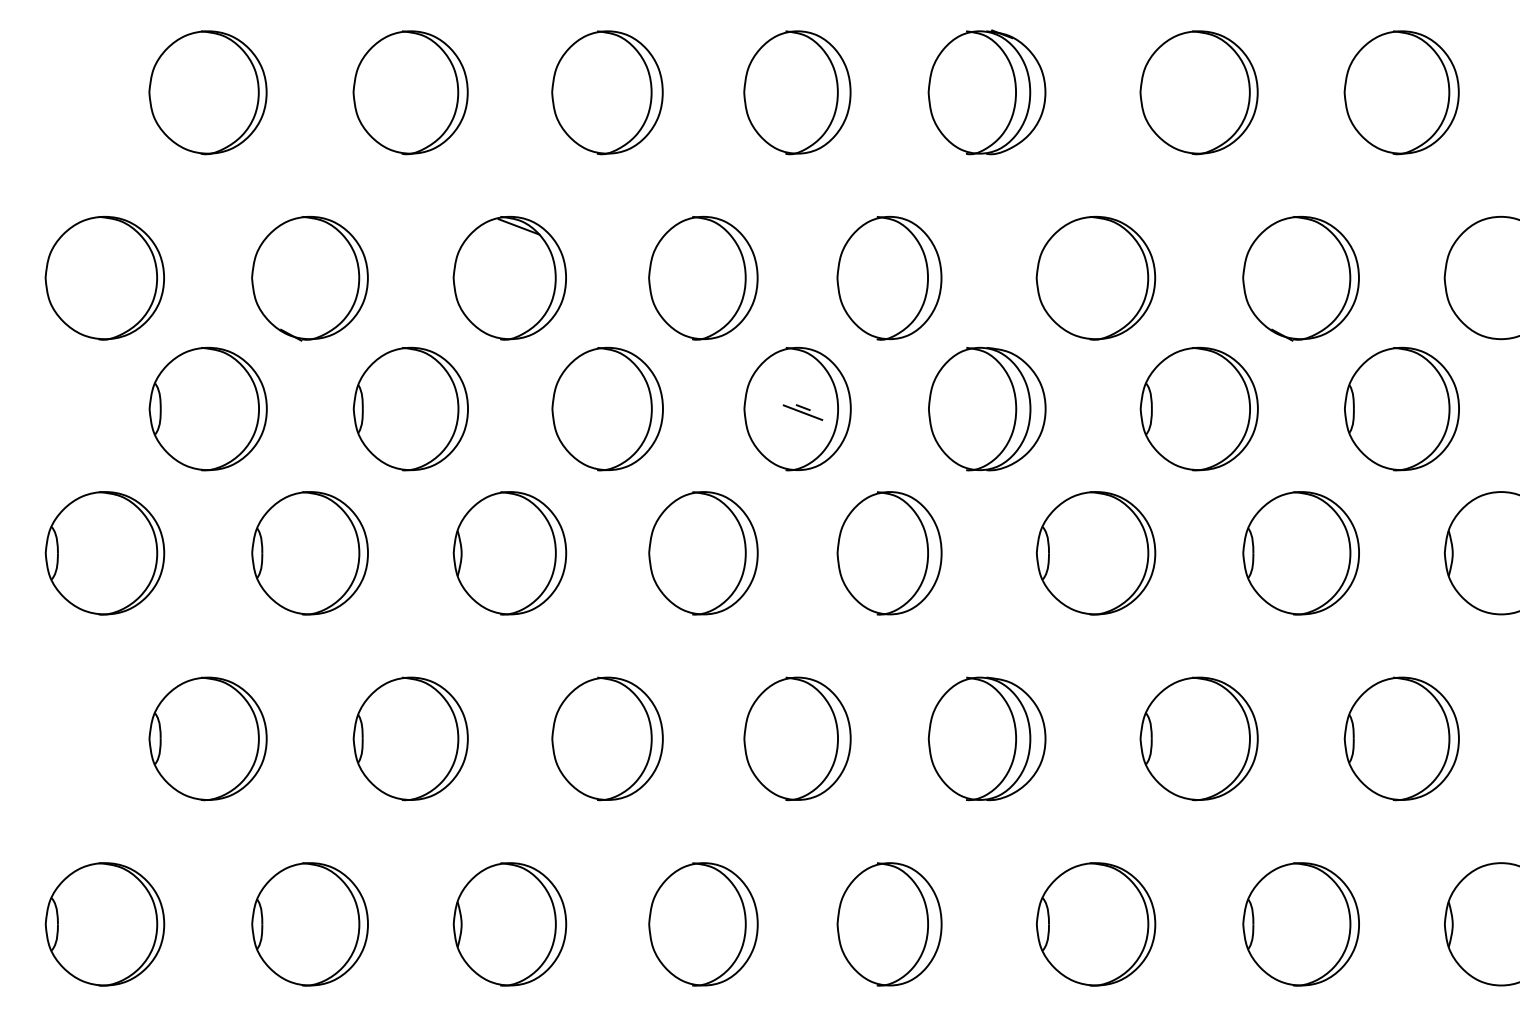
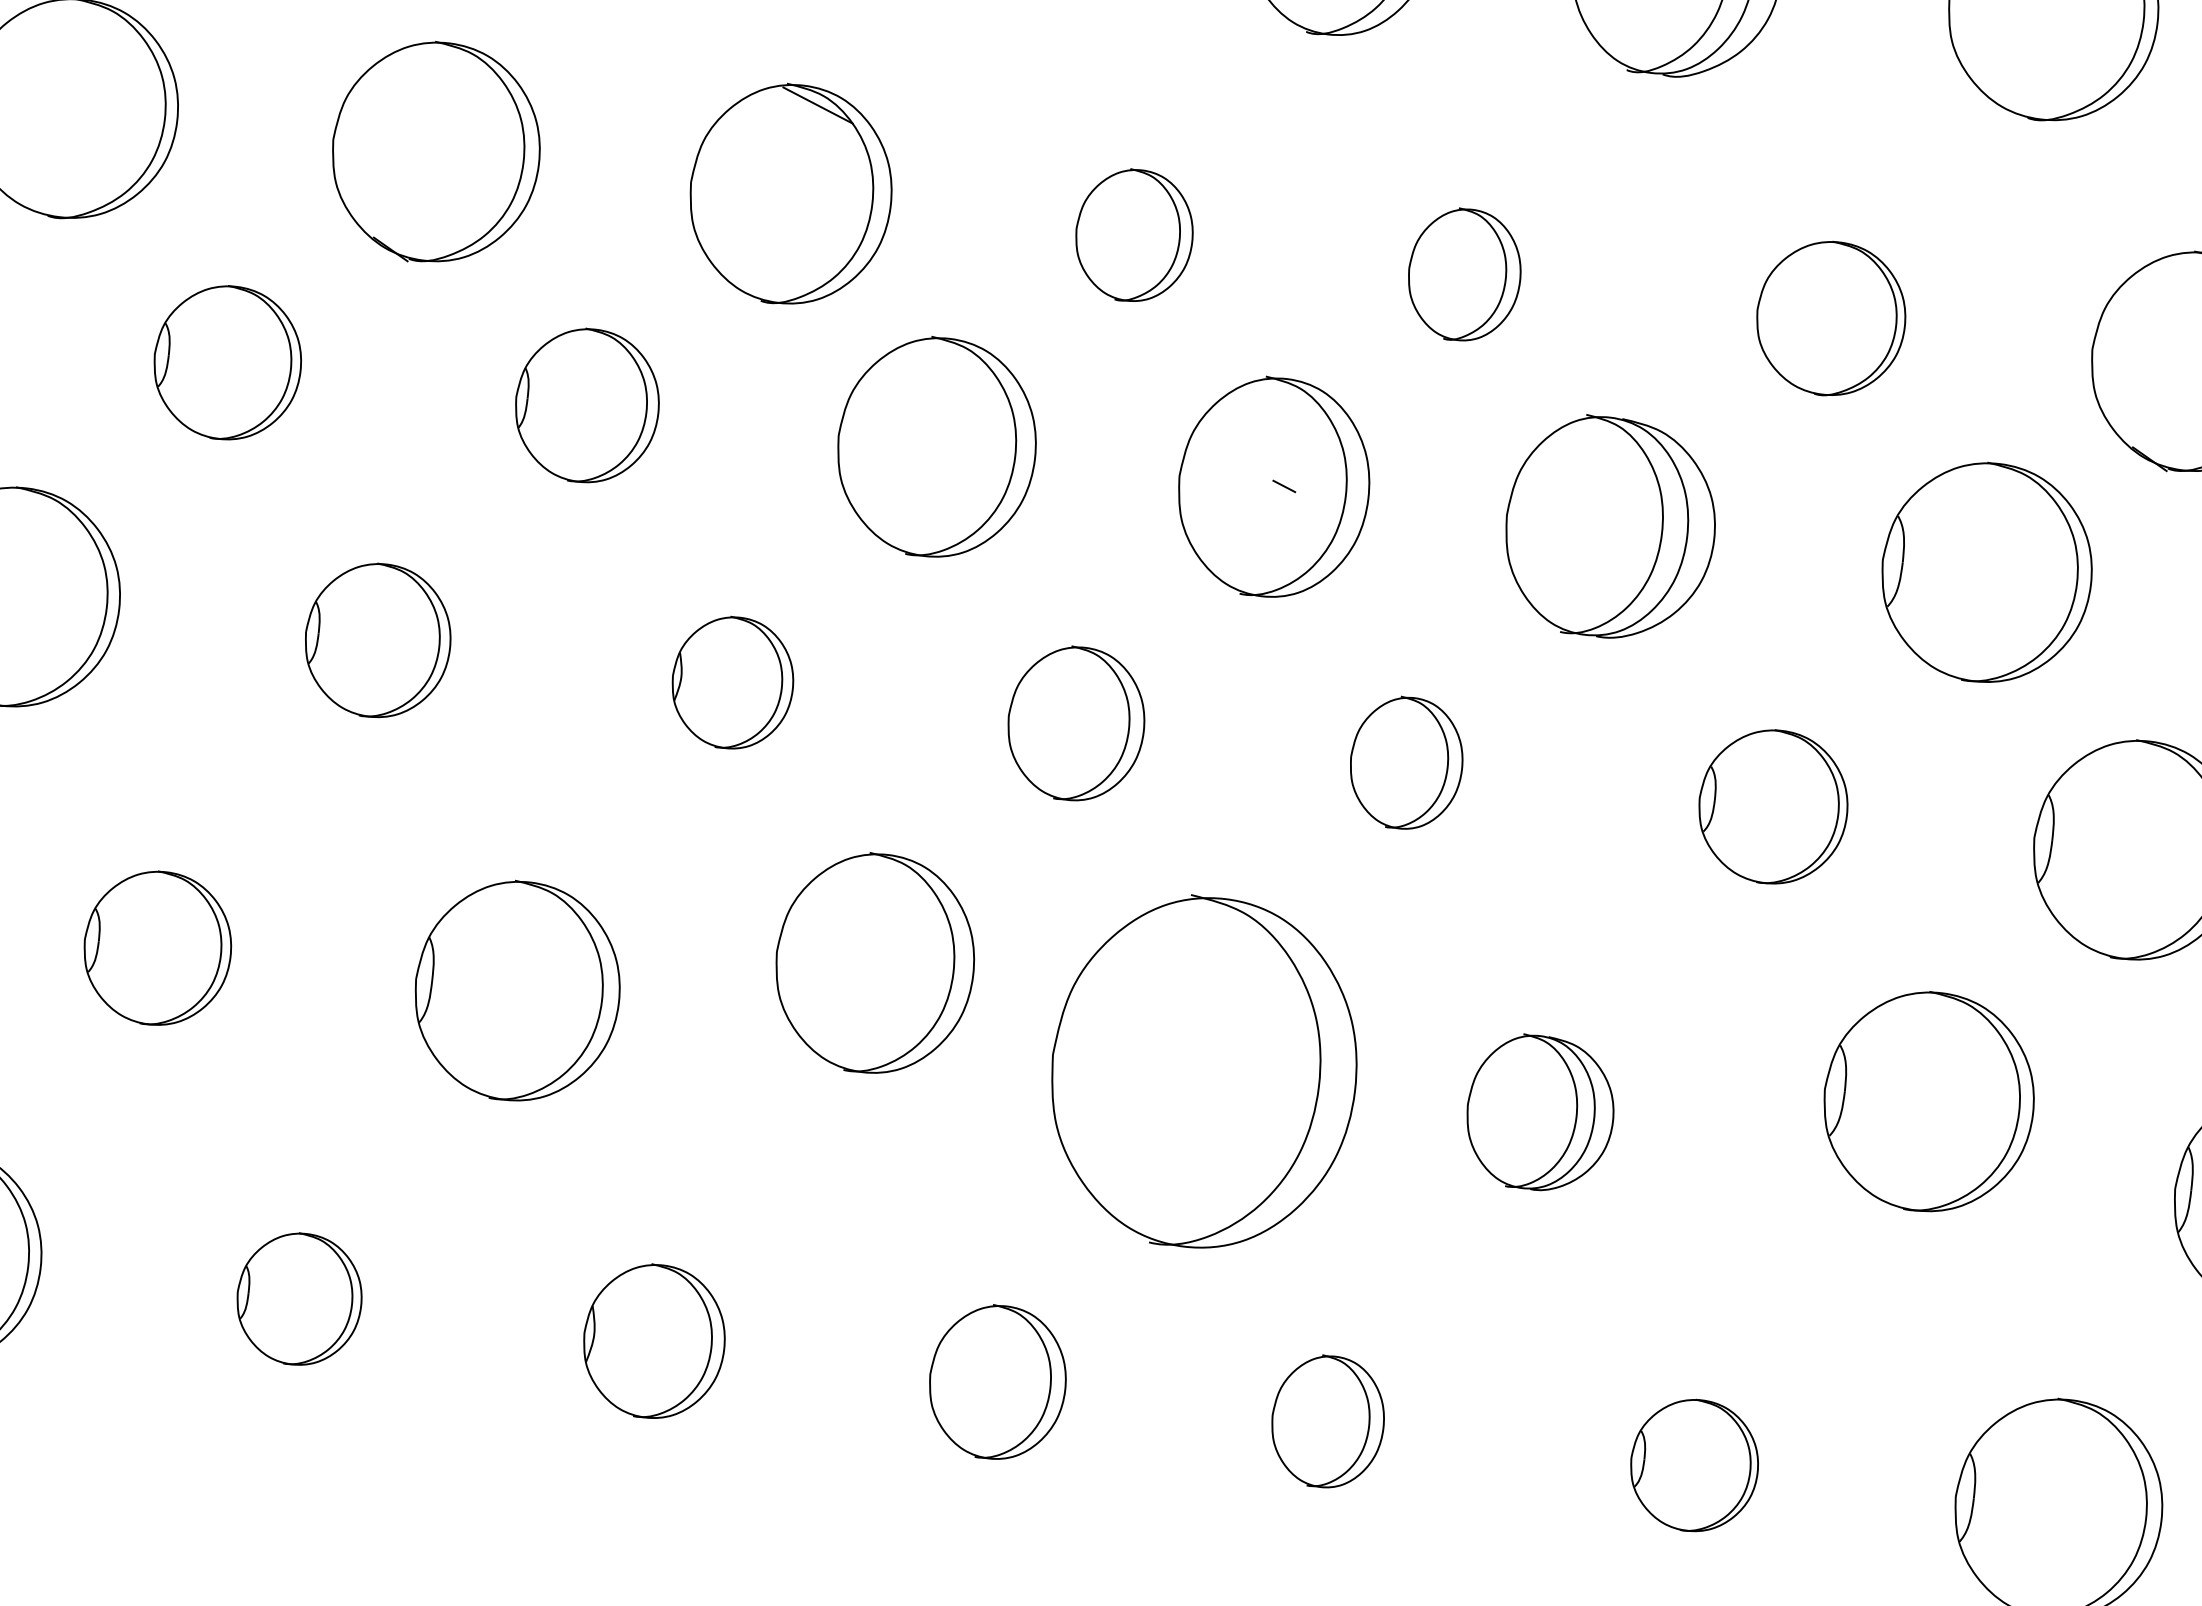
part: (703, 278) -> (1134, 236), size x0.6
part: (889, 278) -> (1464, 275), size x0.6
part: (1095, 278) -> (1830, 319), size x0.7
part: (207, 408) -> (226, 361), size x0.7
part: (410, 408) -> (586, 404), size x0.7
line: (802, 412) -> (1281, 494), removed
part: (309, 553) -> (376, 640), size x0.7
part: (509, 553) -> (731, 683), size x0.6
part: (703, 553) -> (1076, 724), size x0.7
part: (889, 553) -> (1406, 763), size x0.6
part: (1096, 553) -> (1773, 807), size x0.7
part: (207, 738) -> (156, 947), size x0.7
part: (607, 738) -> (874, 963), moved
part: (797, 738) -> (1203, 1072), size x1.6
part: (986, 738) -> (1539, 1112), size x0.7
part: (1198, 738) -> (1927, 1101), moved
part: (309, 924) -> (298, 1299), size x0.6
part: (509, 924) -> (653, 1341), size x0.7
part: (703, 924) -> (997, 1382), size x0.7
part: (889, 924) -> (1327, 1422), size x0.6
part: (1095, 924) -> (1693, 1465), size x0.6

